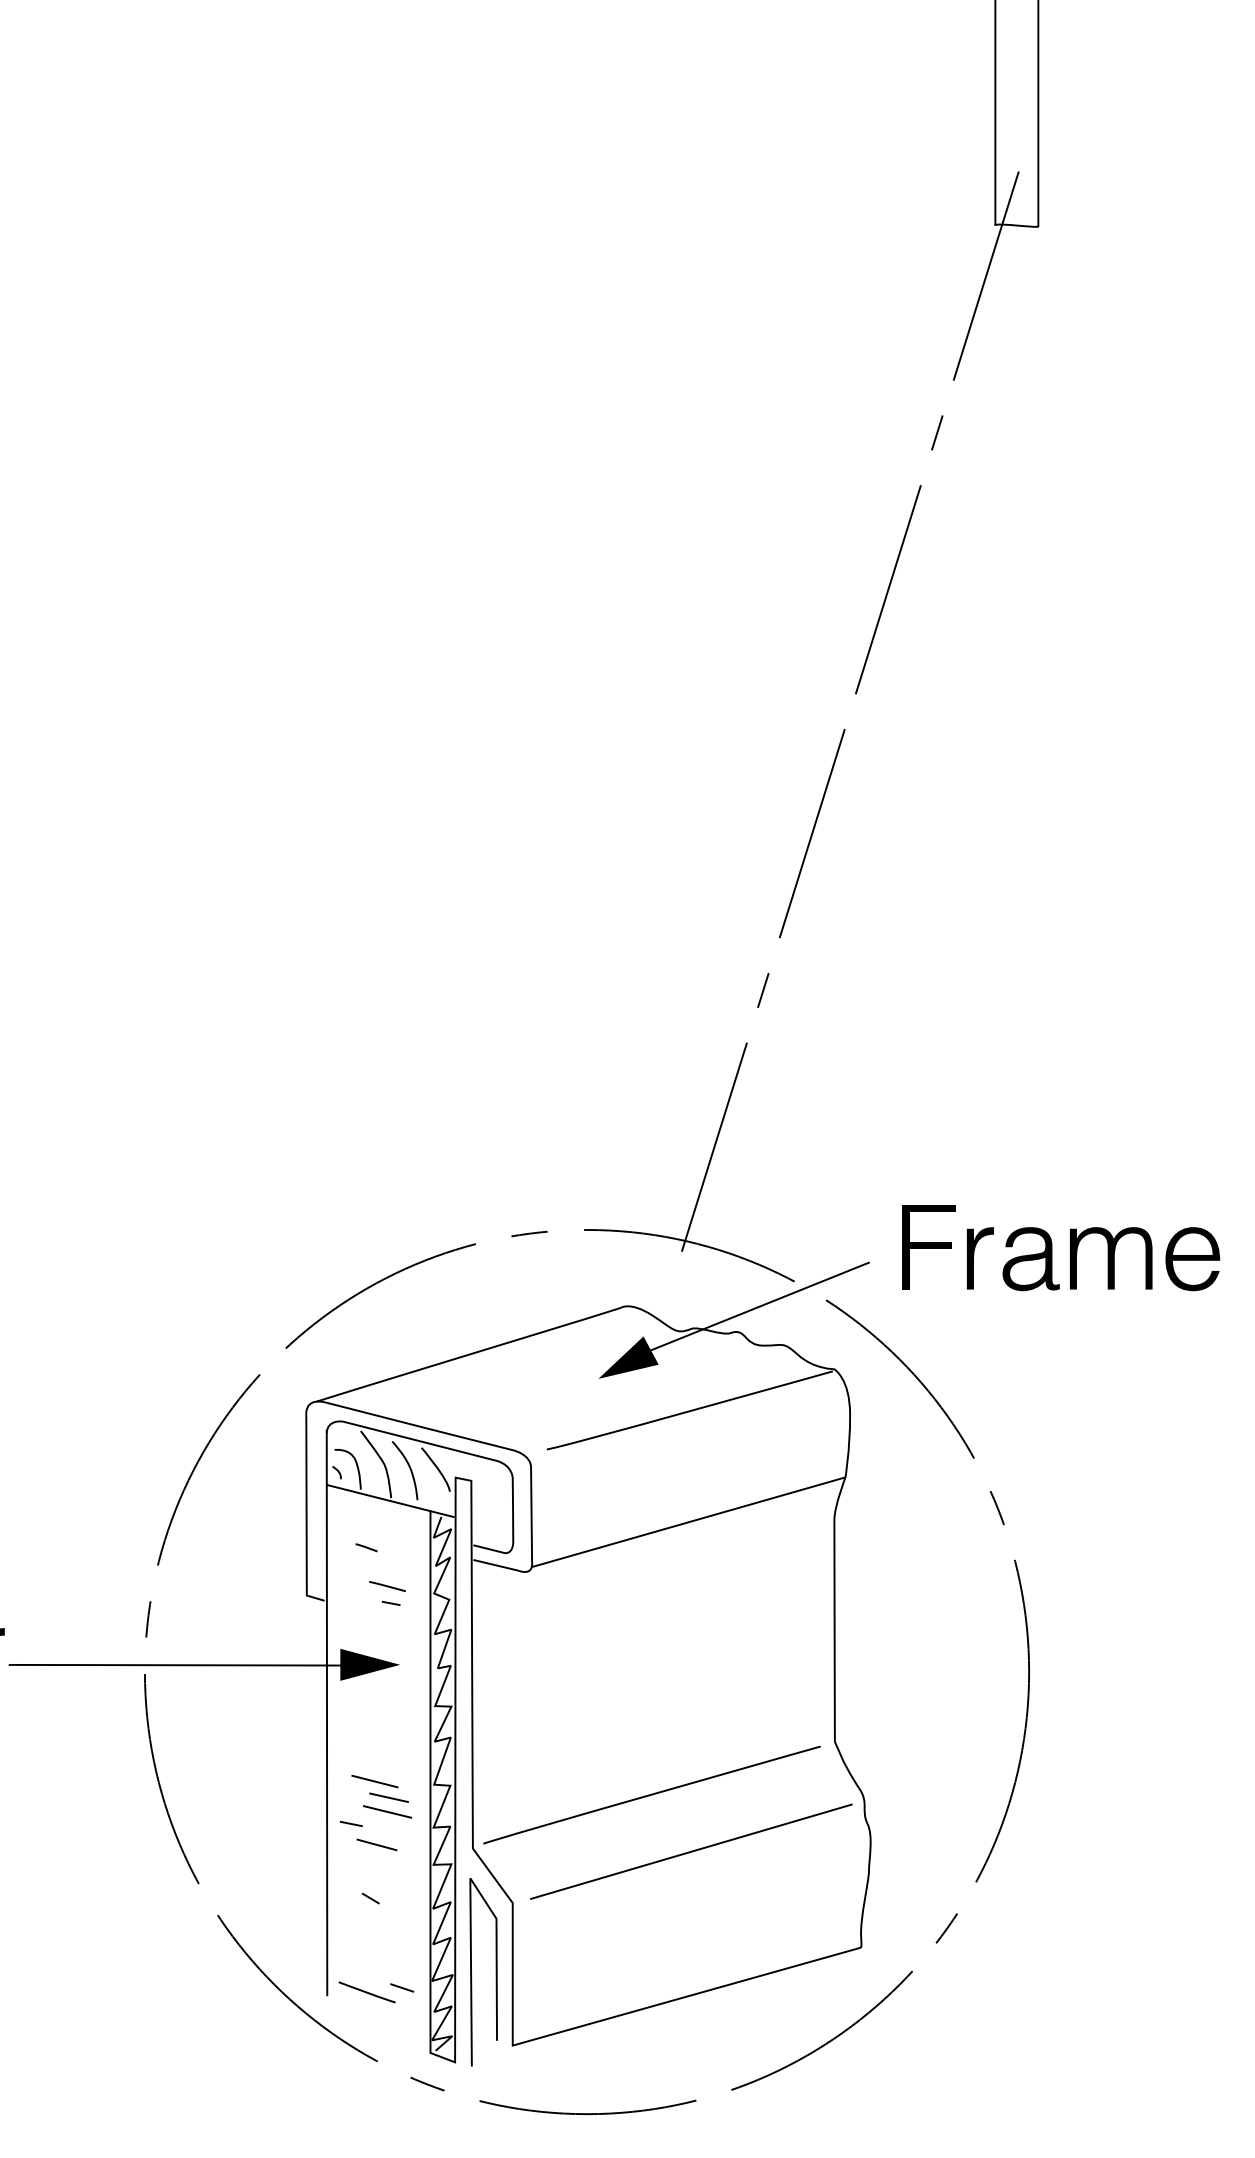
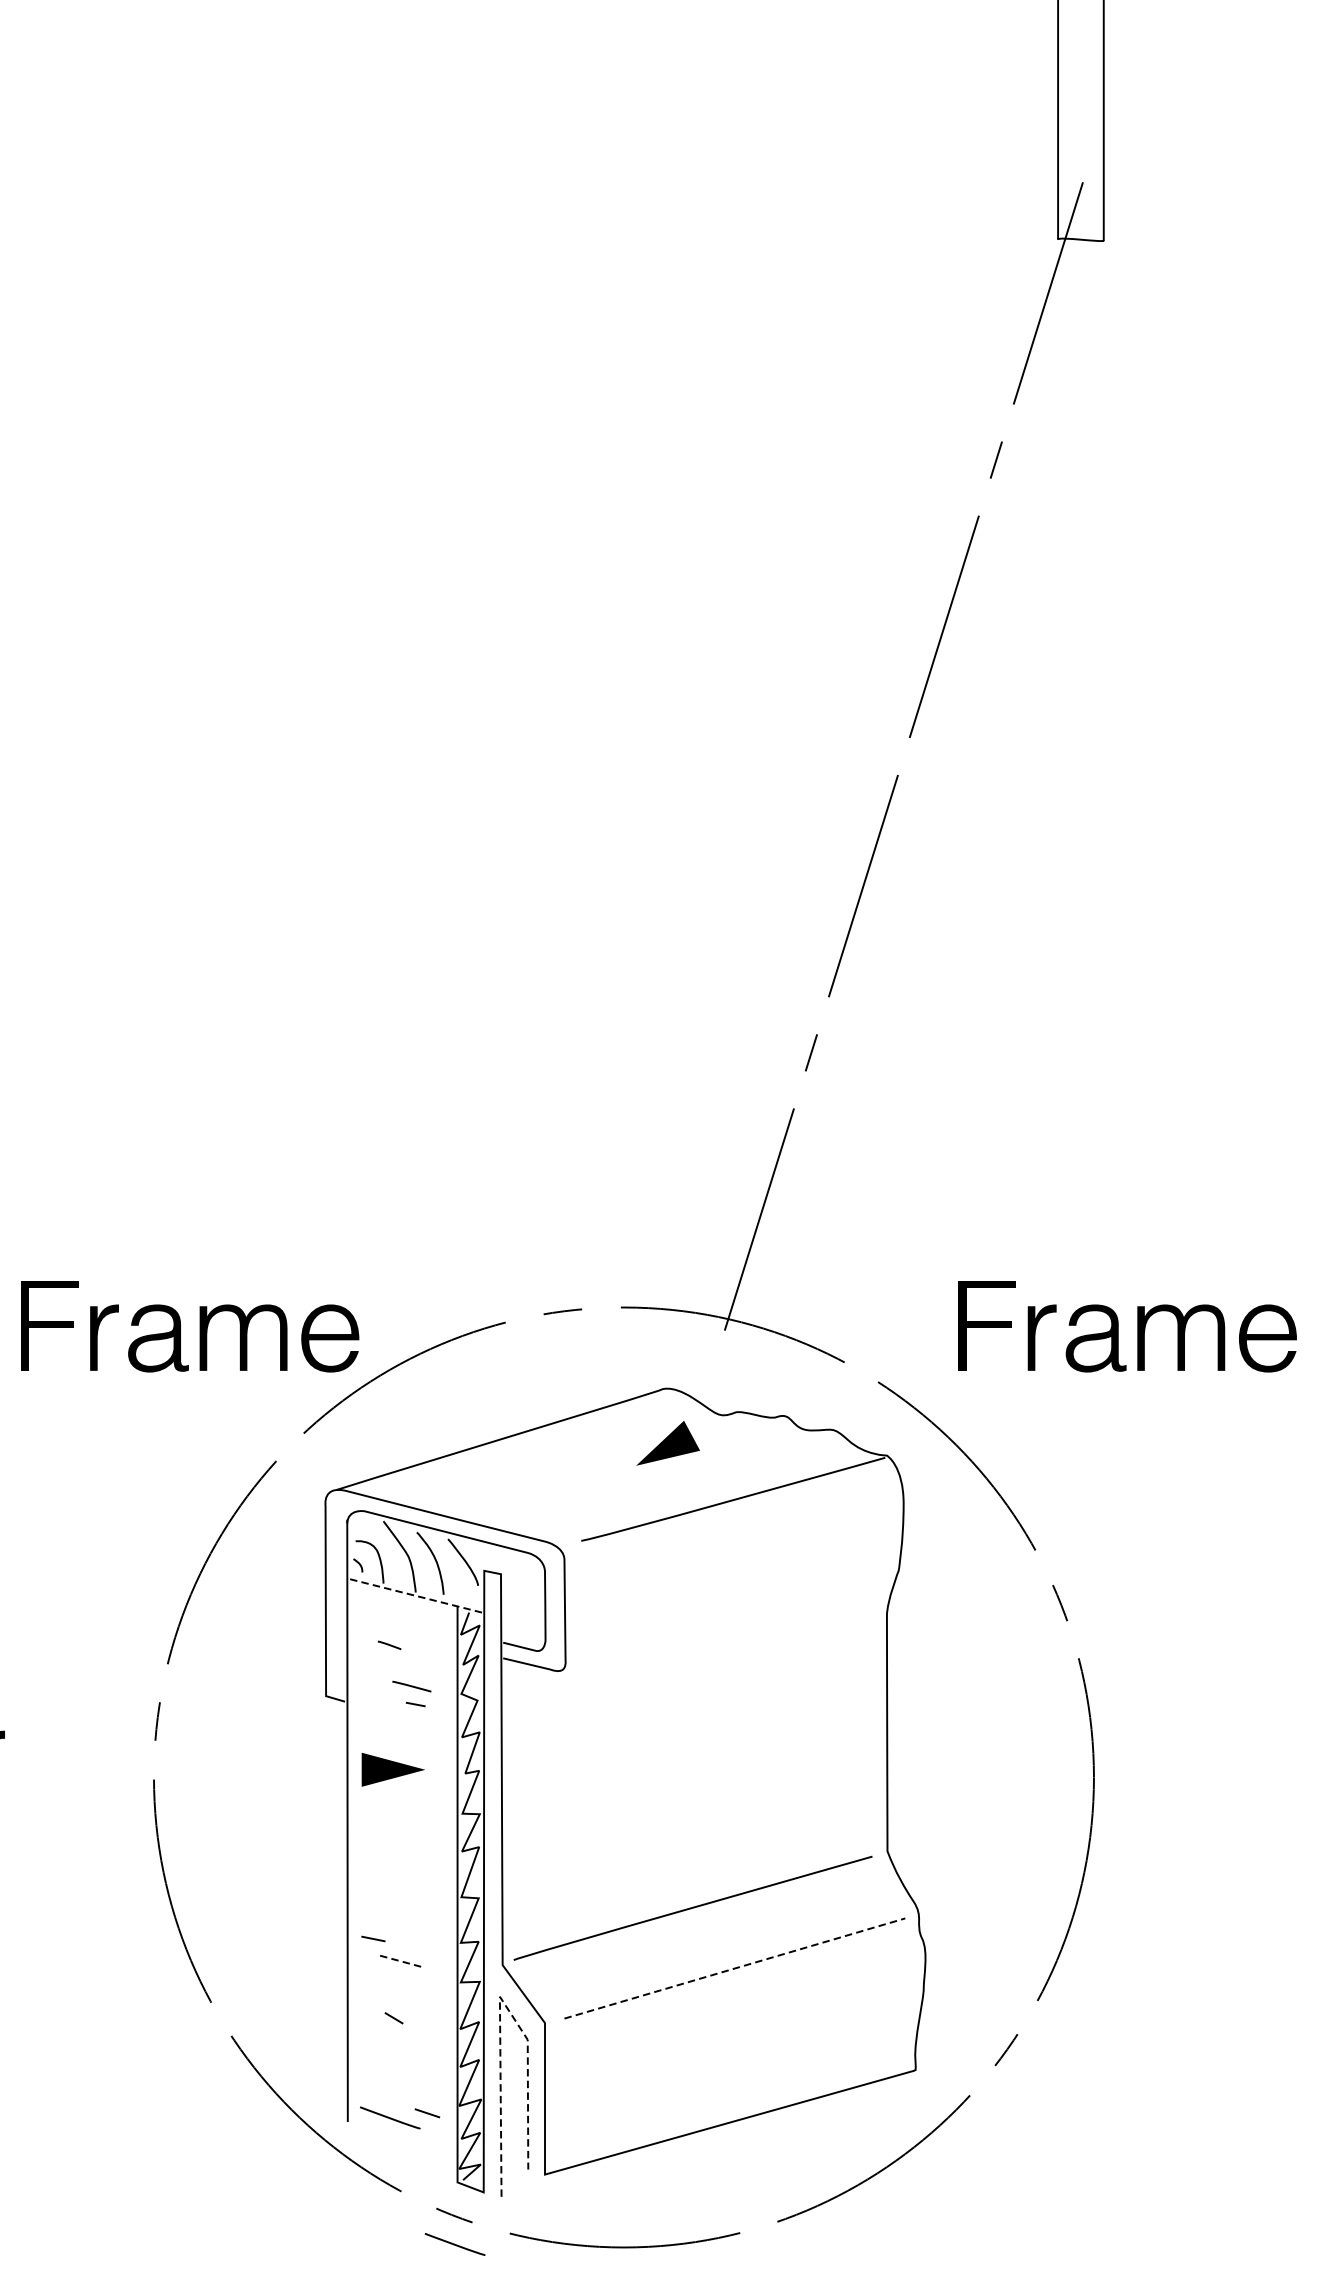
part: (170, 1248) -> (181, 1327), added
line: (753, 1308) -> (800, 1390), removed
line: (389, 1500) -> (413, 1595), solid -> dashed
line: (688, 1521) -> (731, 1617), removed
line: (184, 1664) -> (196, 1769), removed
line: (374, 1781) -> (398, 1893), removed
line: (388, 1797) -> (412, 1910), removed
line: (387, 1811) -> (411, 1925), removed
line: (377, 1845) -> (401, 1961), solid -> dashed
line: (691, 1851) -> (735, 1968), solid -> dashed
line: (470, 1885) -> (500, 2004), solid -> dashed
line: (427, 2110) -> (454, 2243), added

